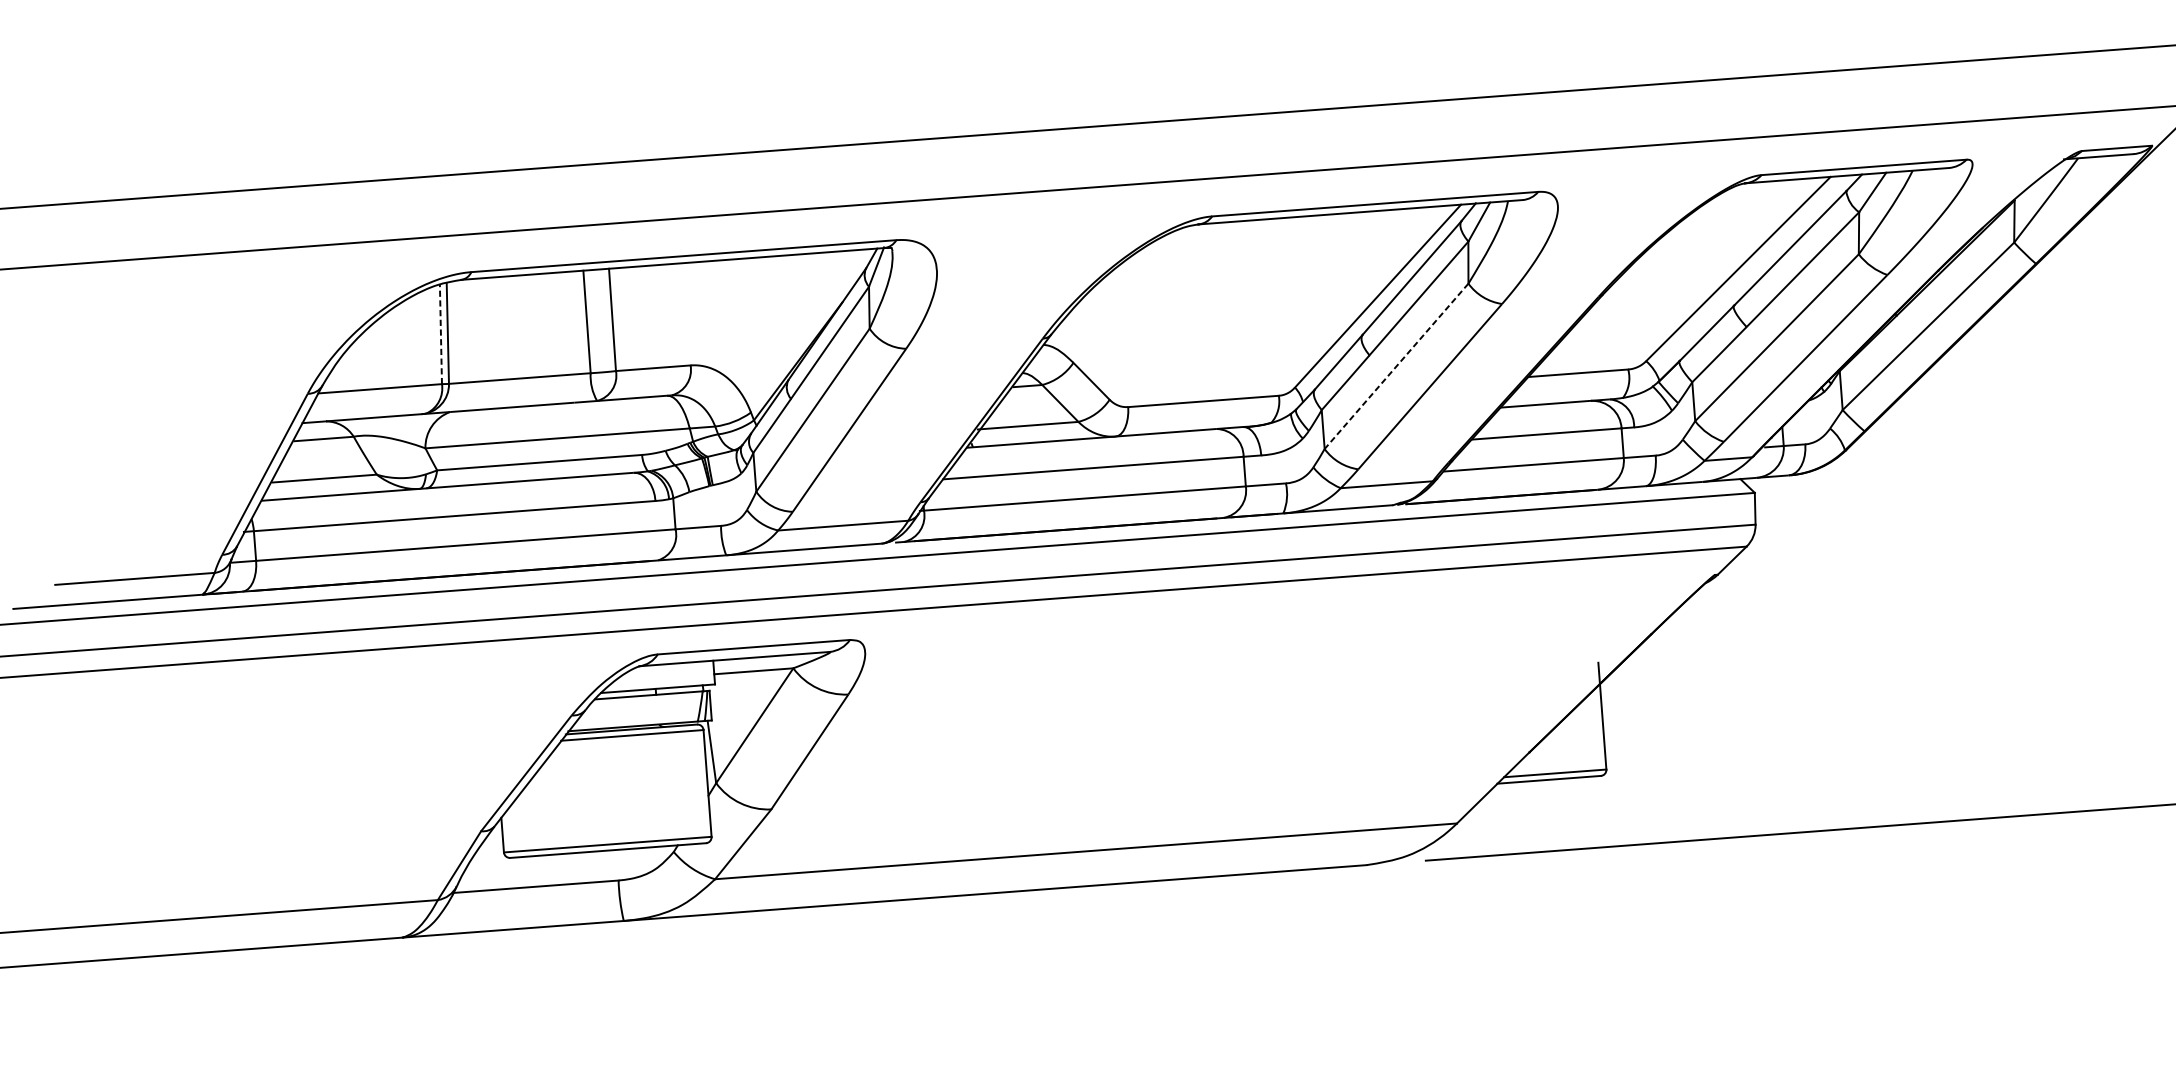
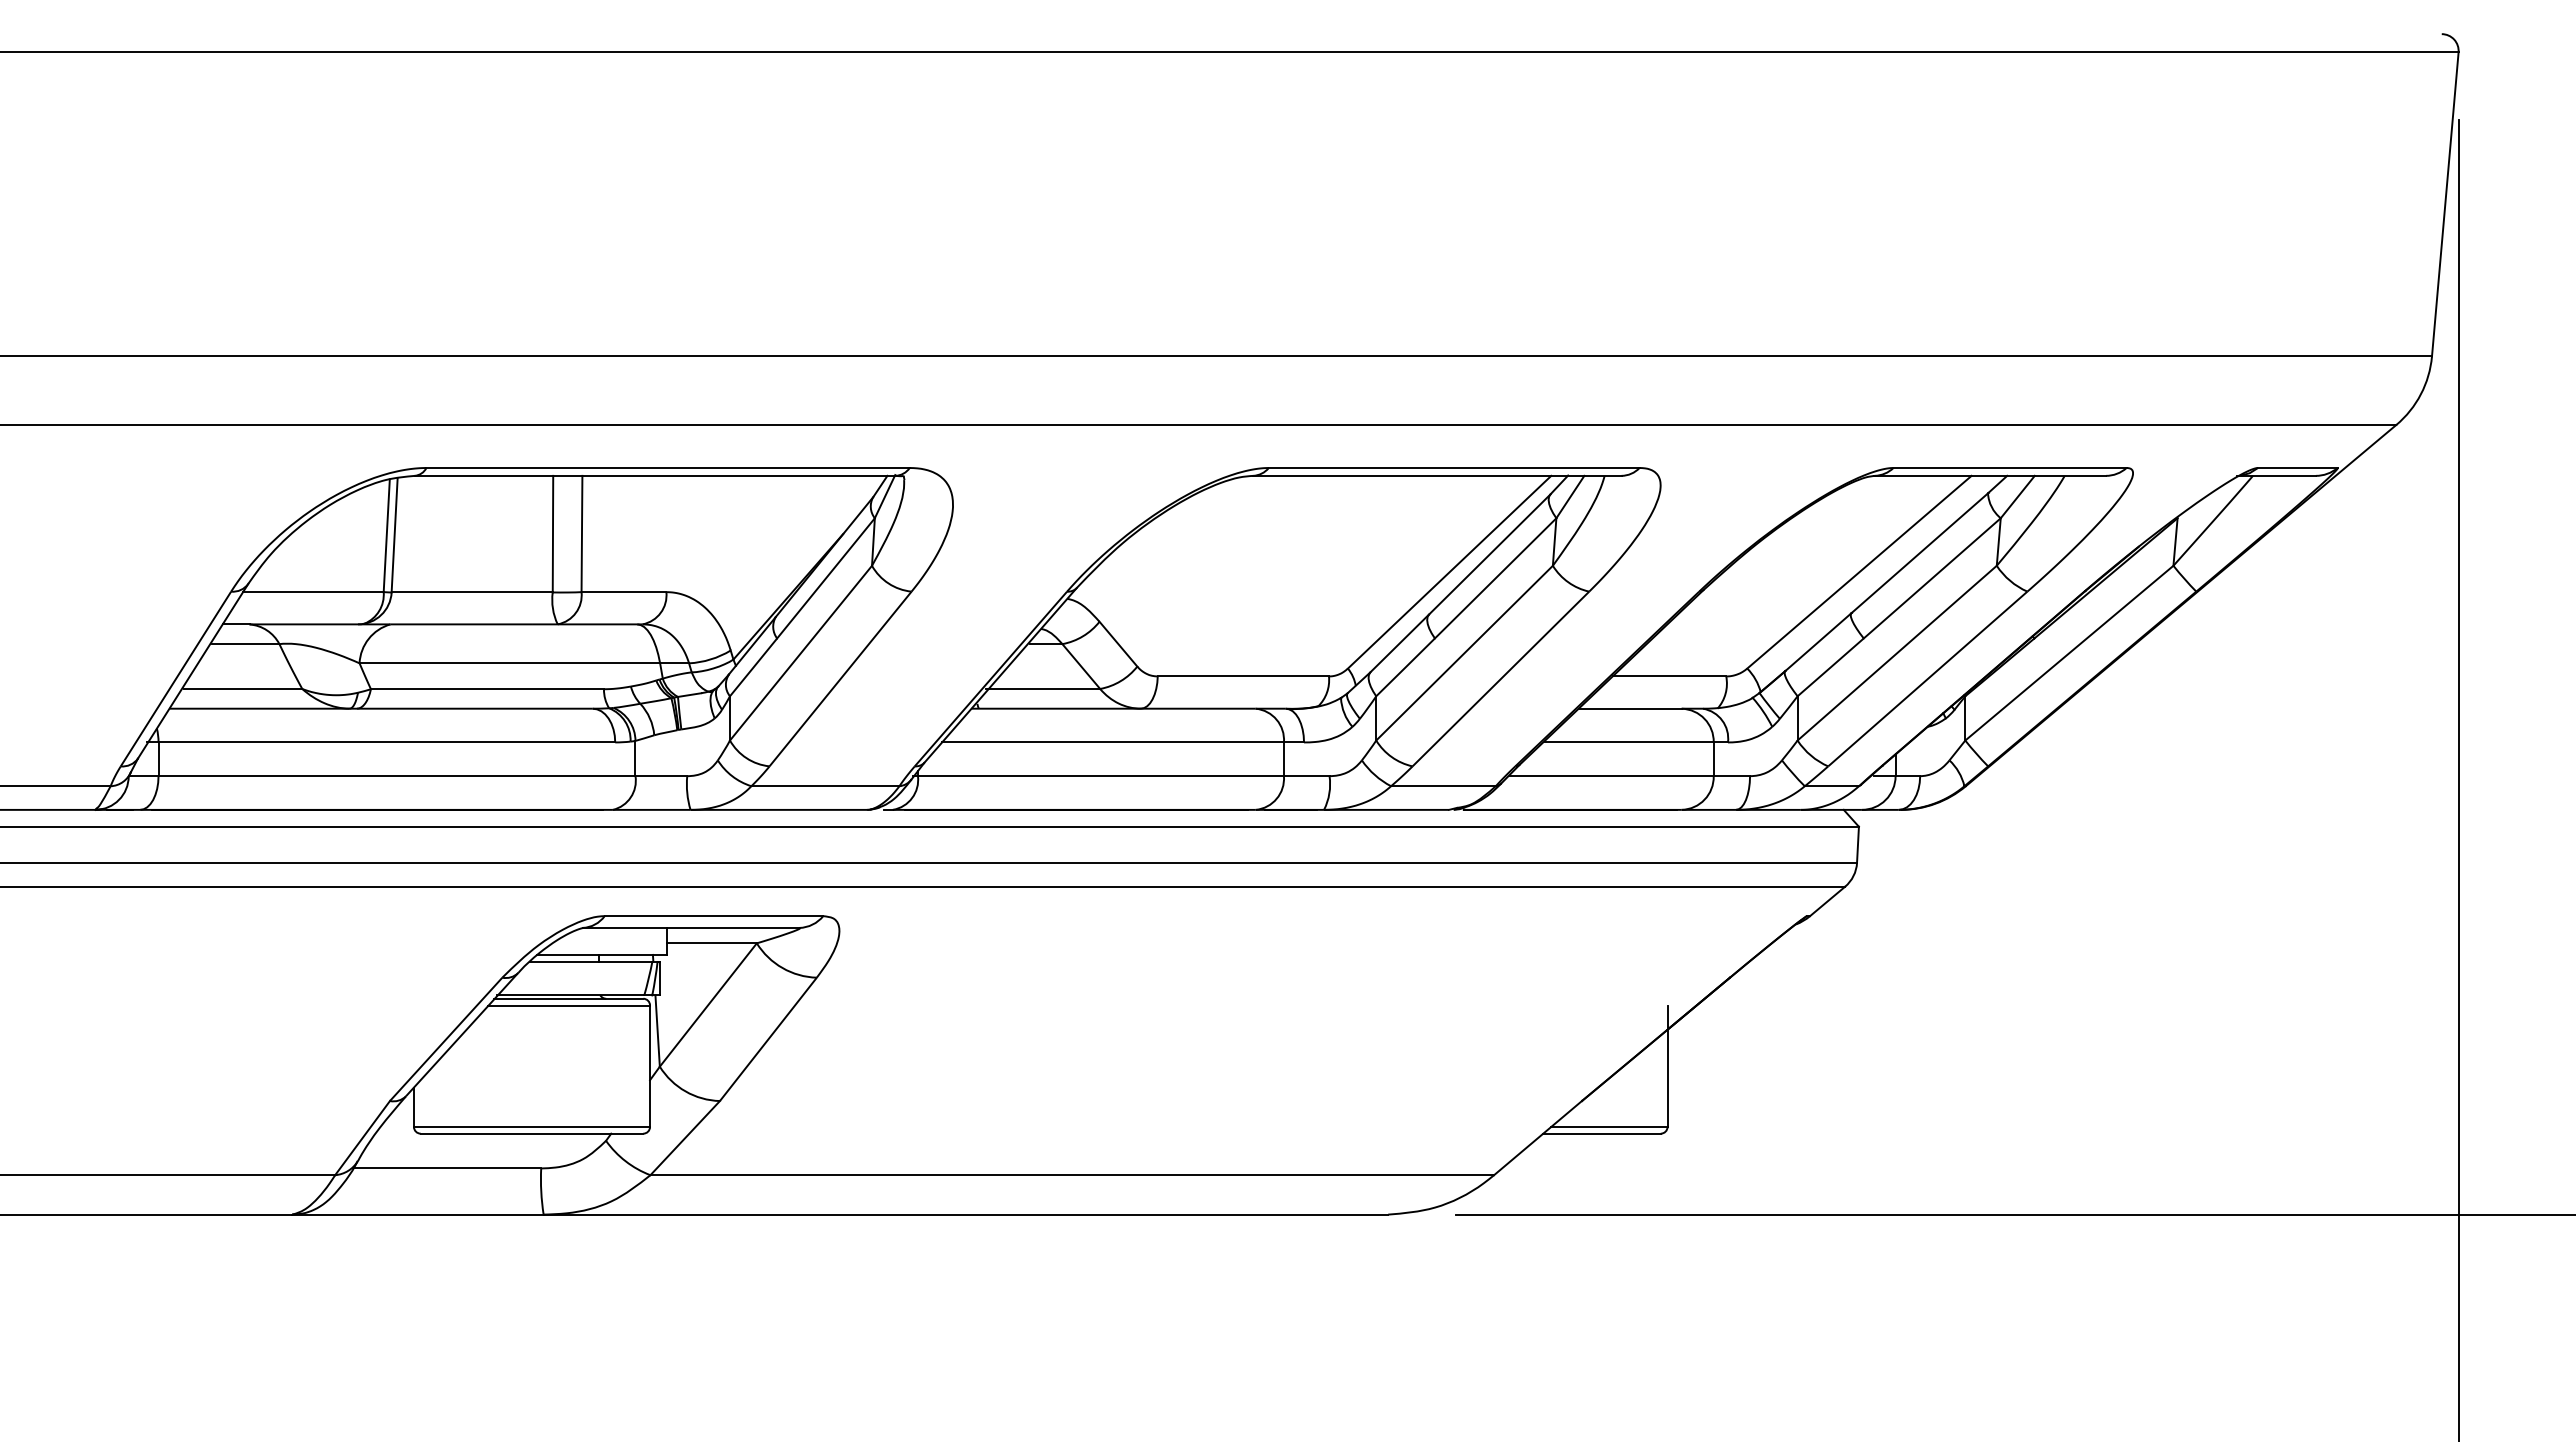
line: (440, 334) -> (386, 535), dashed -> solid
line: (1396, 366) -> (1464, 653), dashed -> solid

